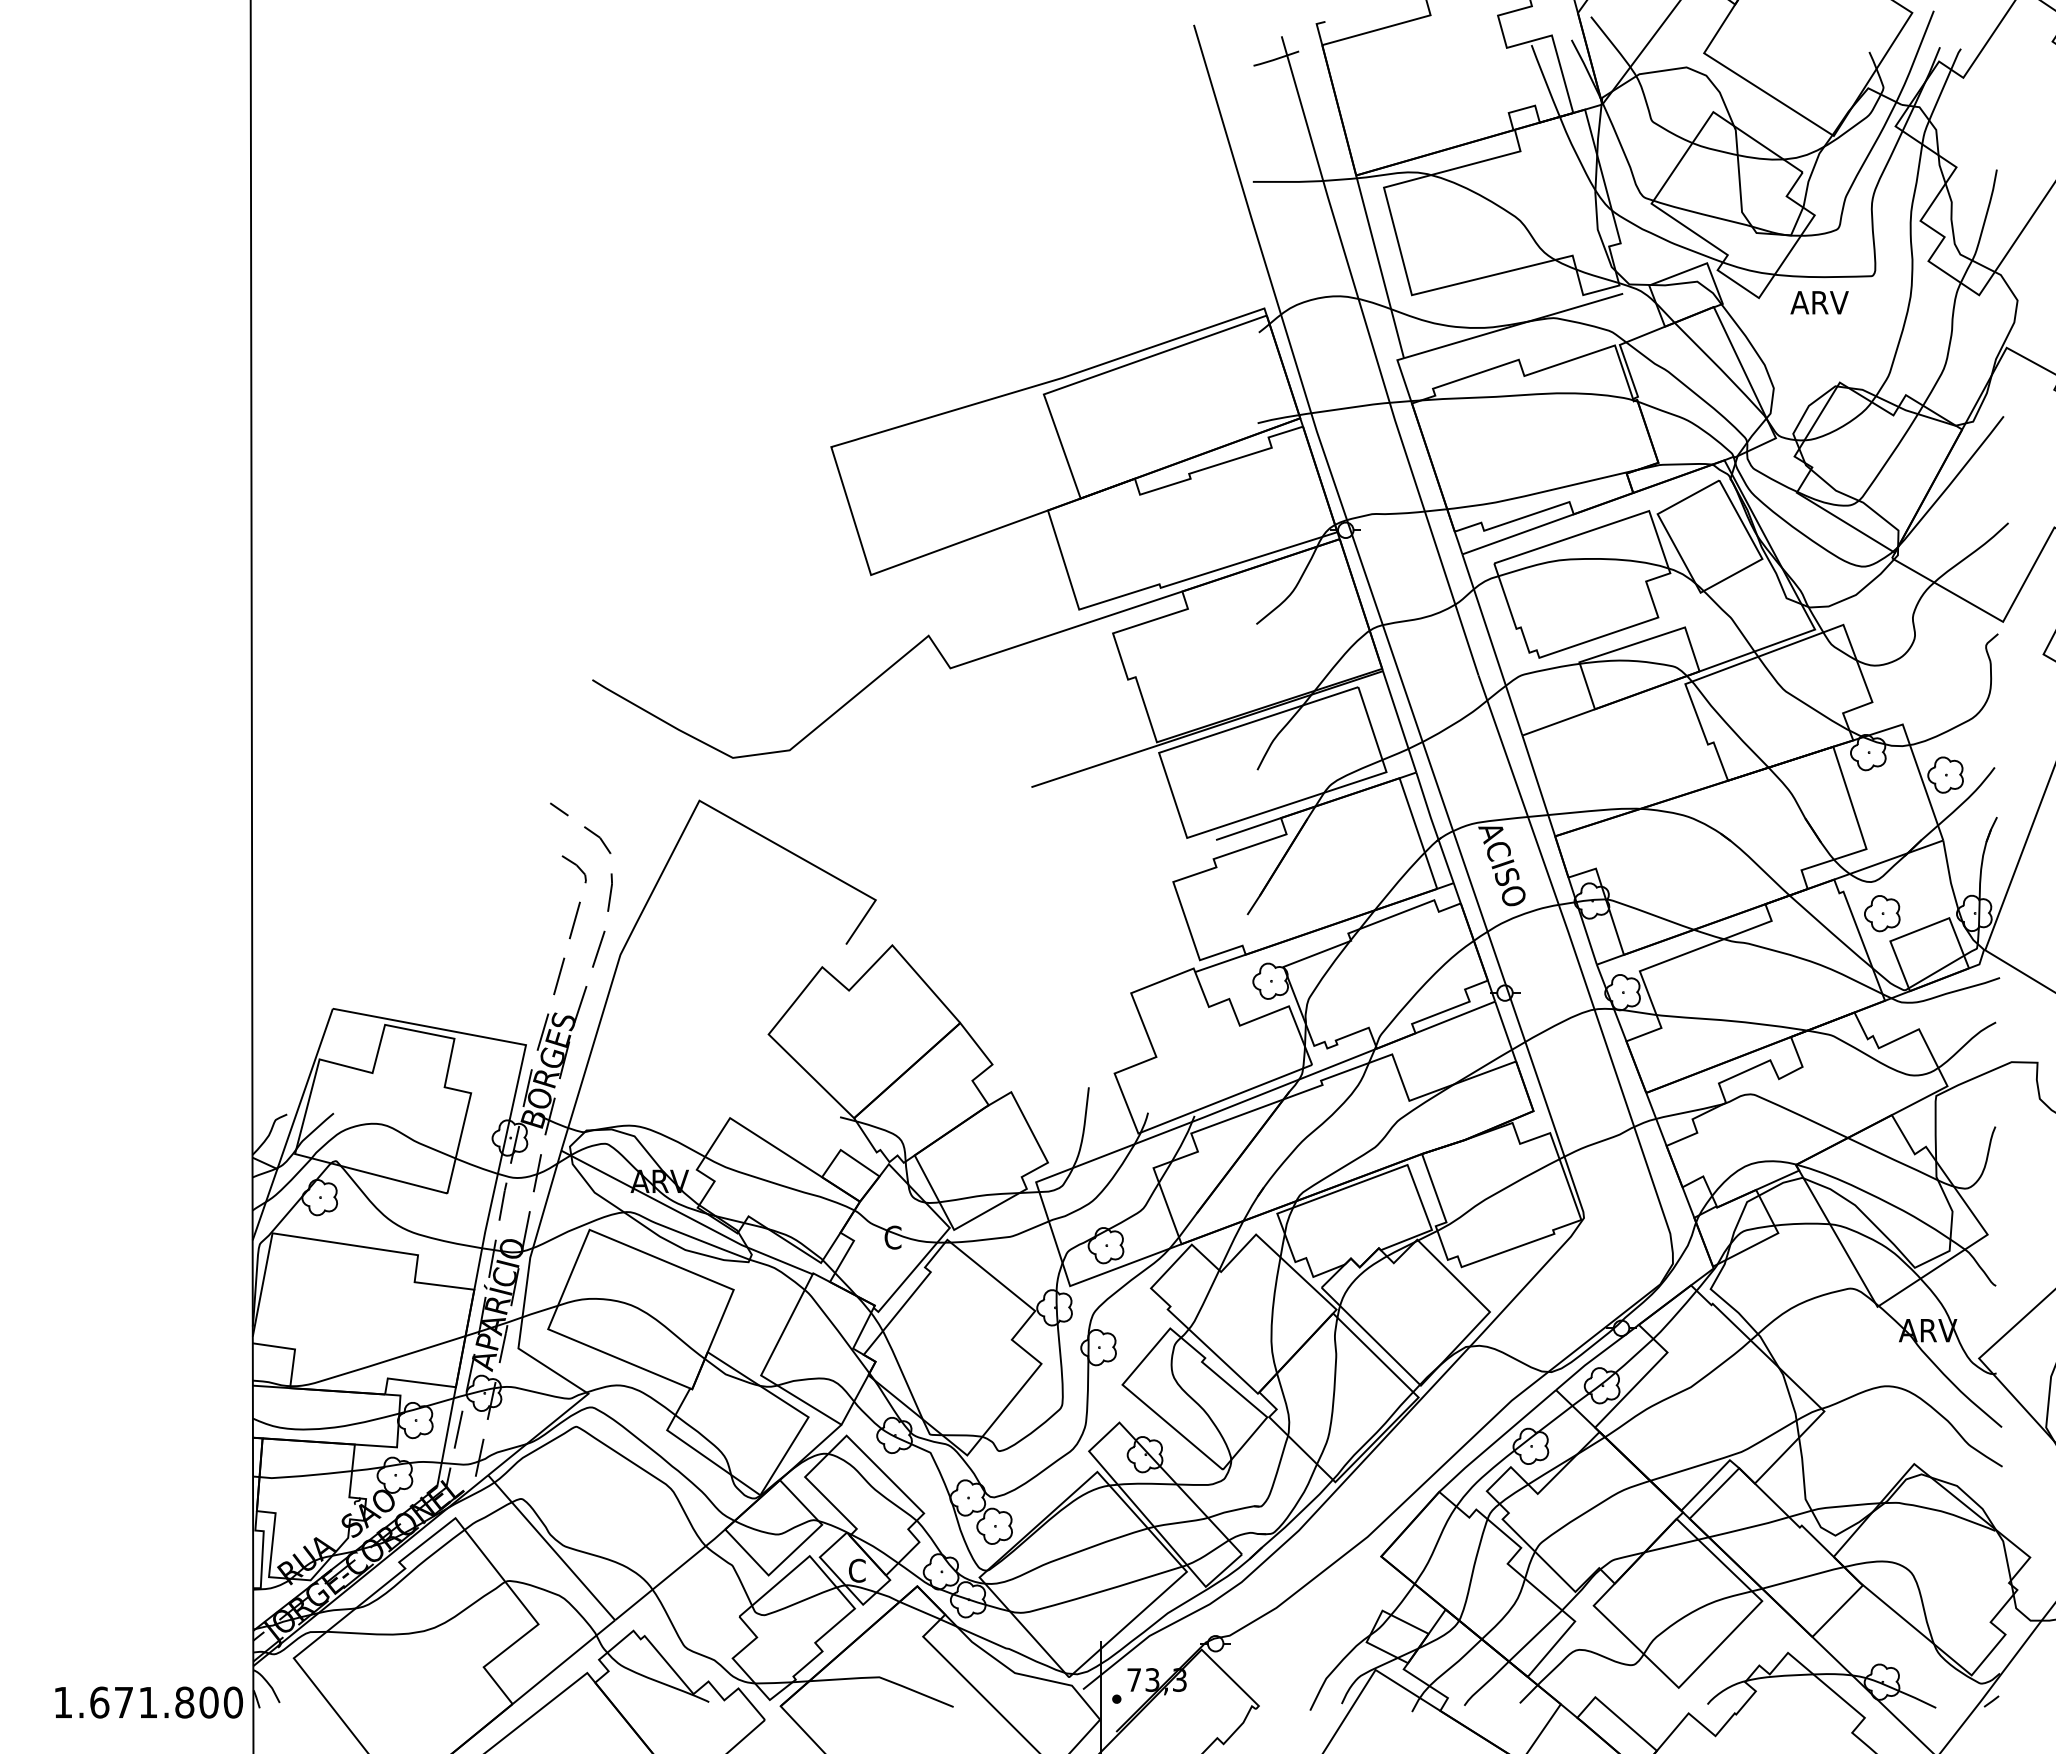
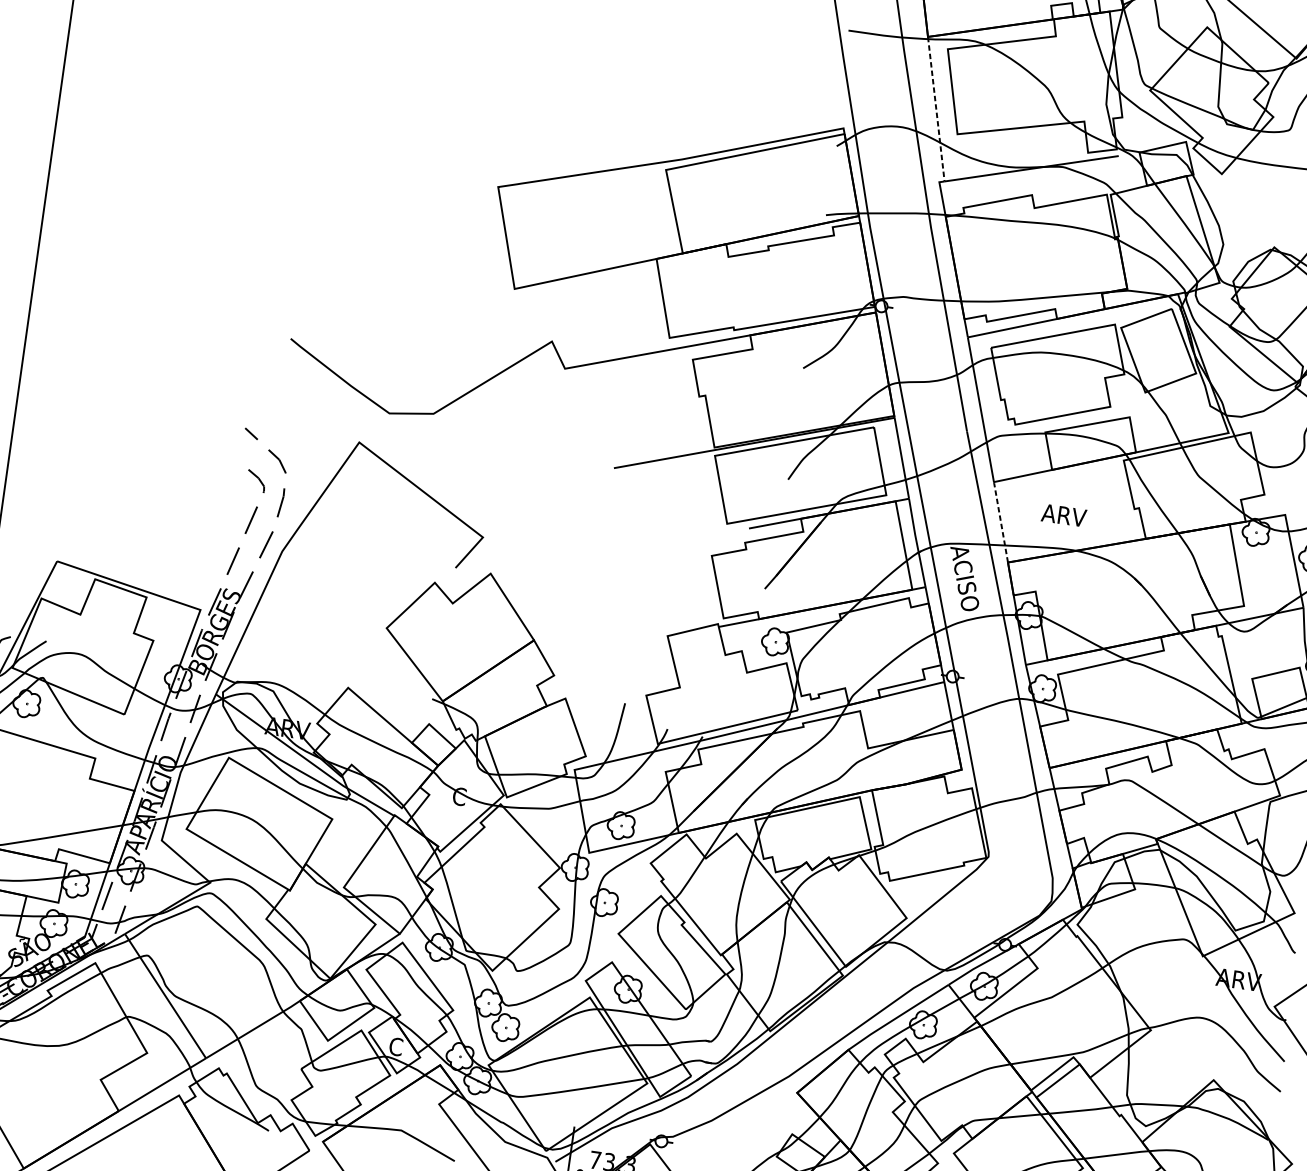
line: (1380, 267) -> (936, 109), solid -> dashed
text: (1819, 302) -> (1063, 515), moved
line: (1538, 785) -> (1000, 521), solid -> dashed
part: (1882, 913) -> (1249, 656), removed

